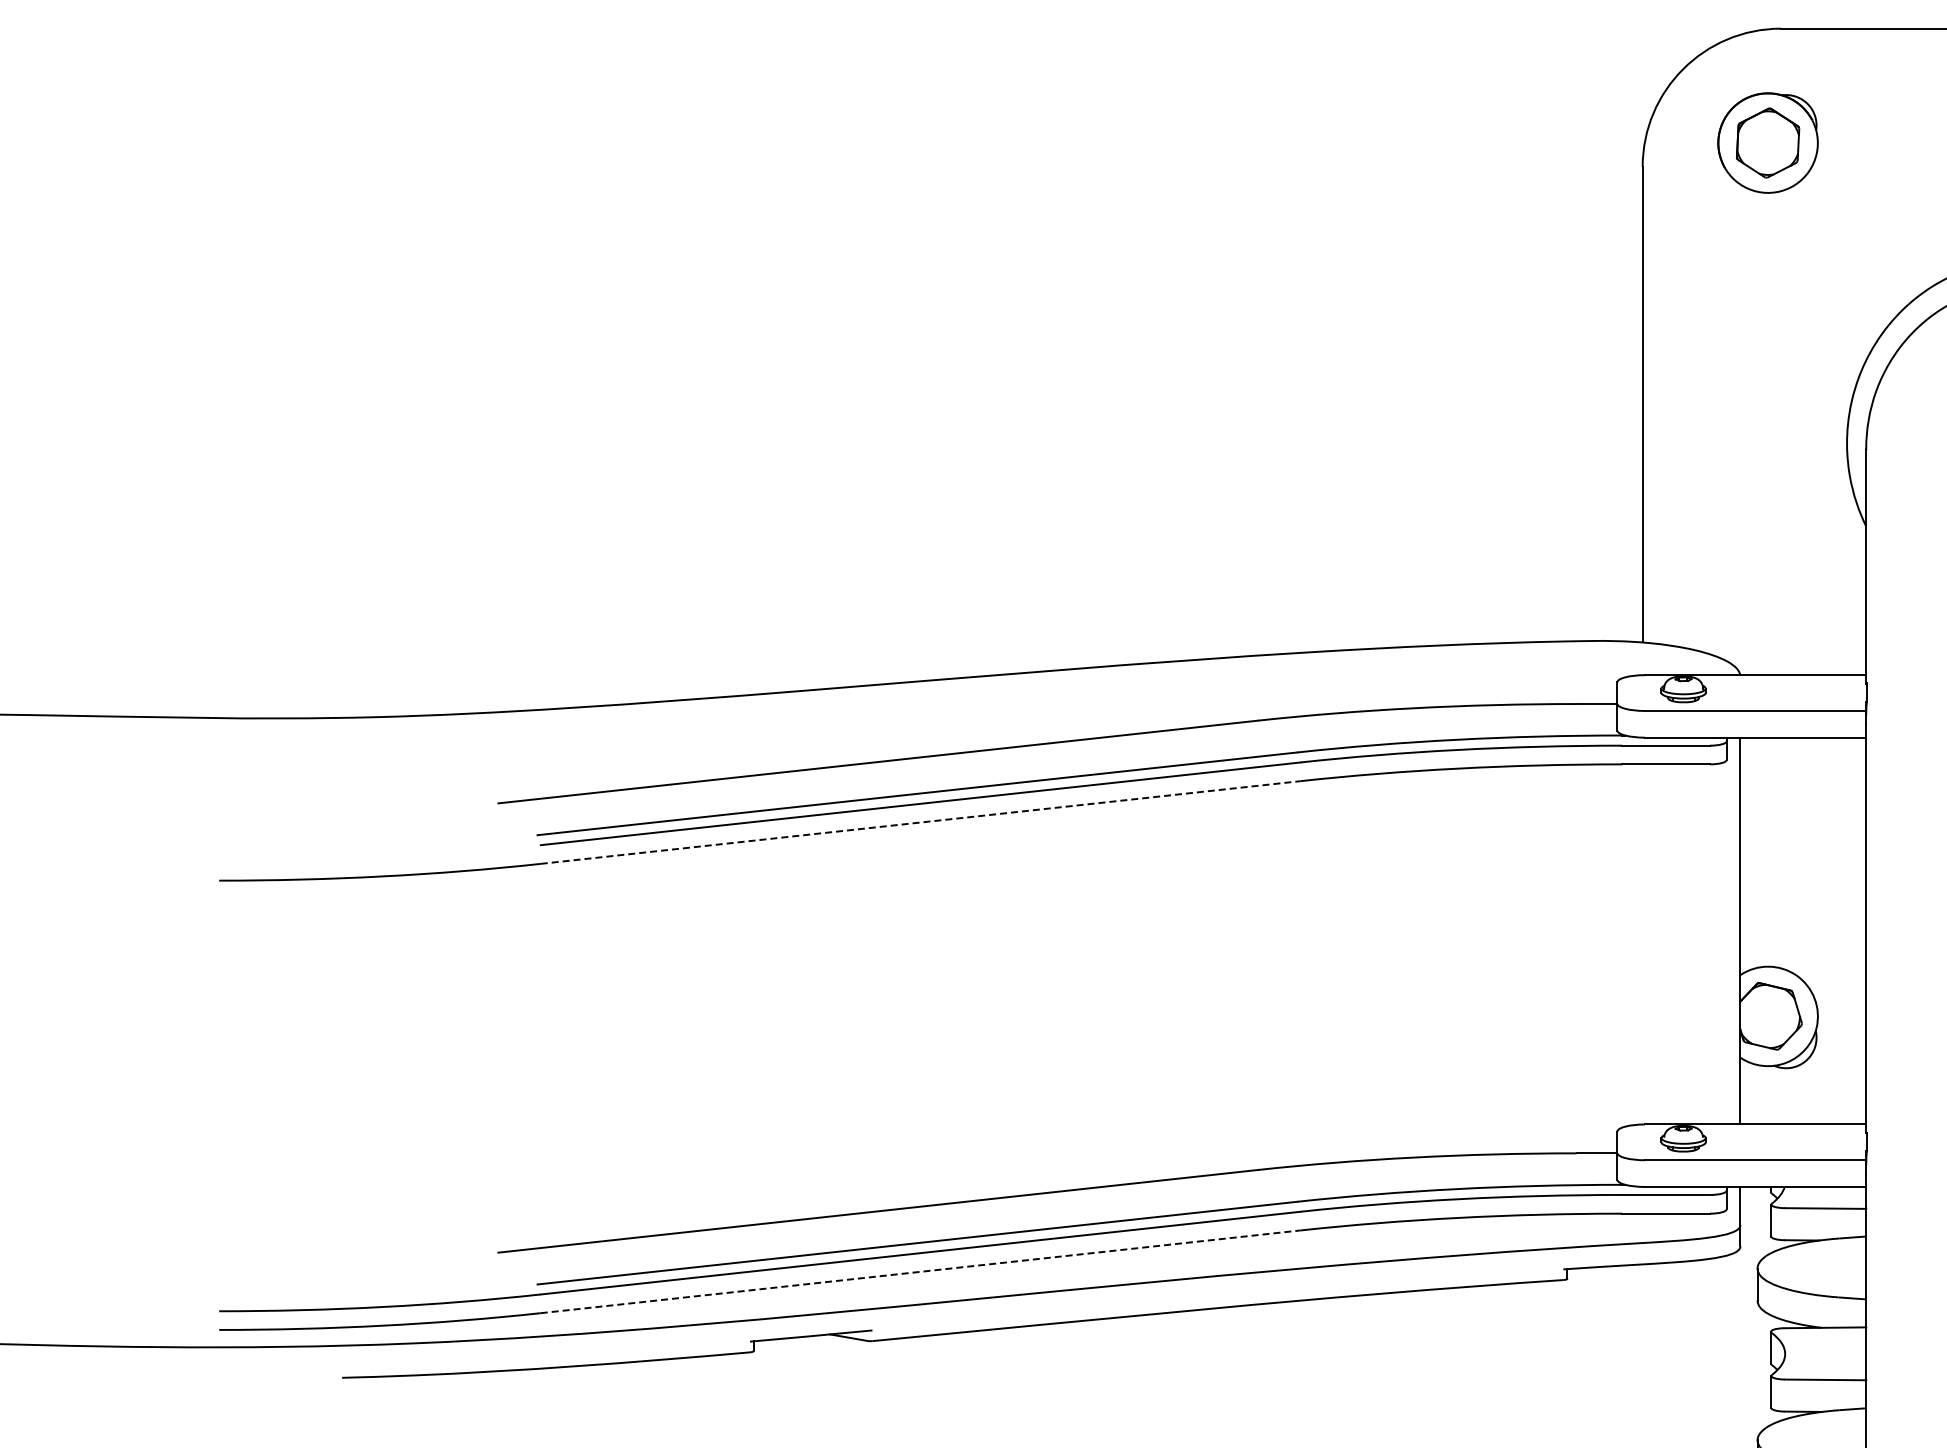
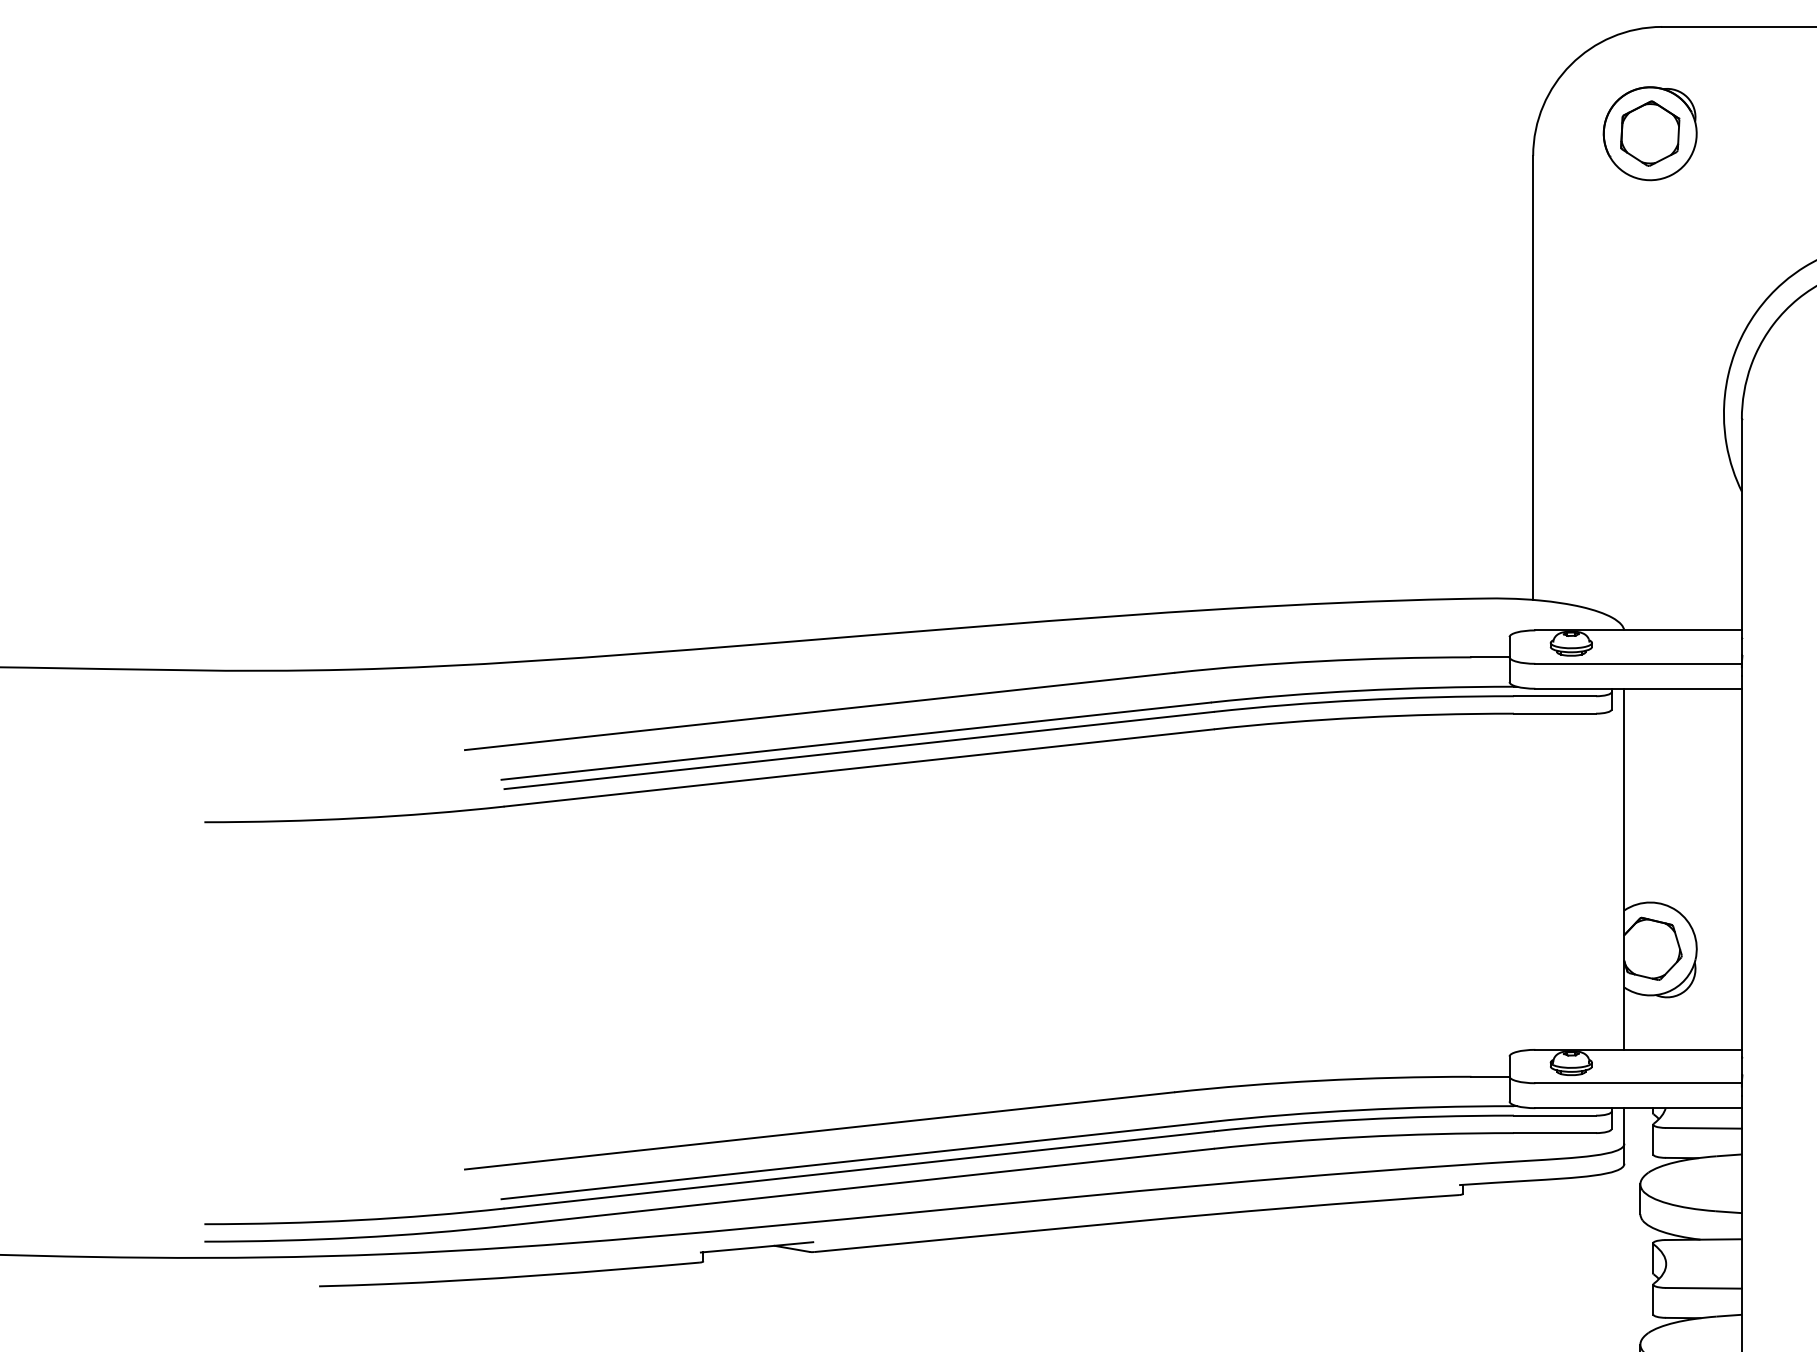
line: (921, 822) -> (859, 767), dashed -> solid
line: (921, 1271) -> (859, 1187), dashed -> solid

